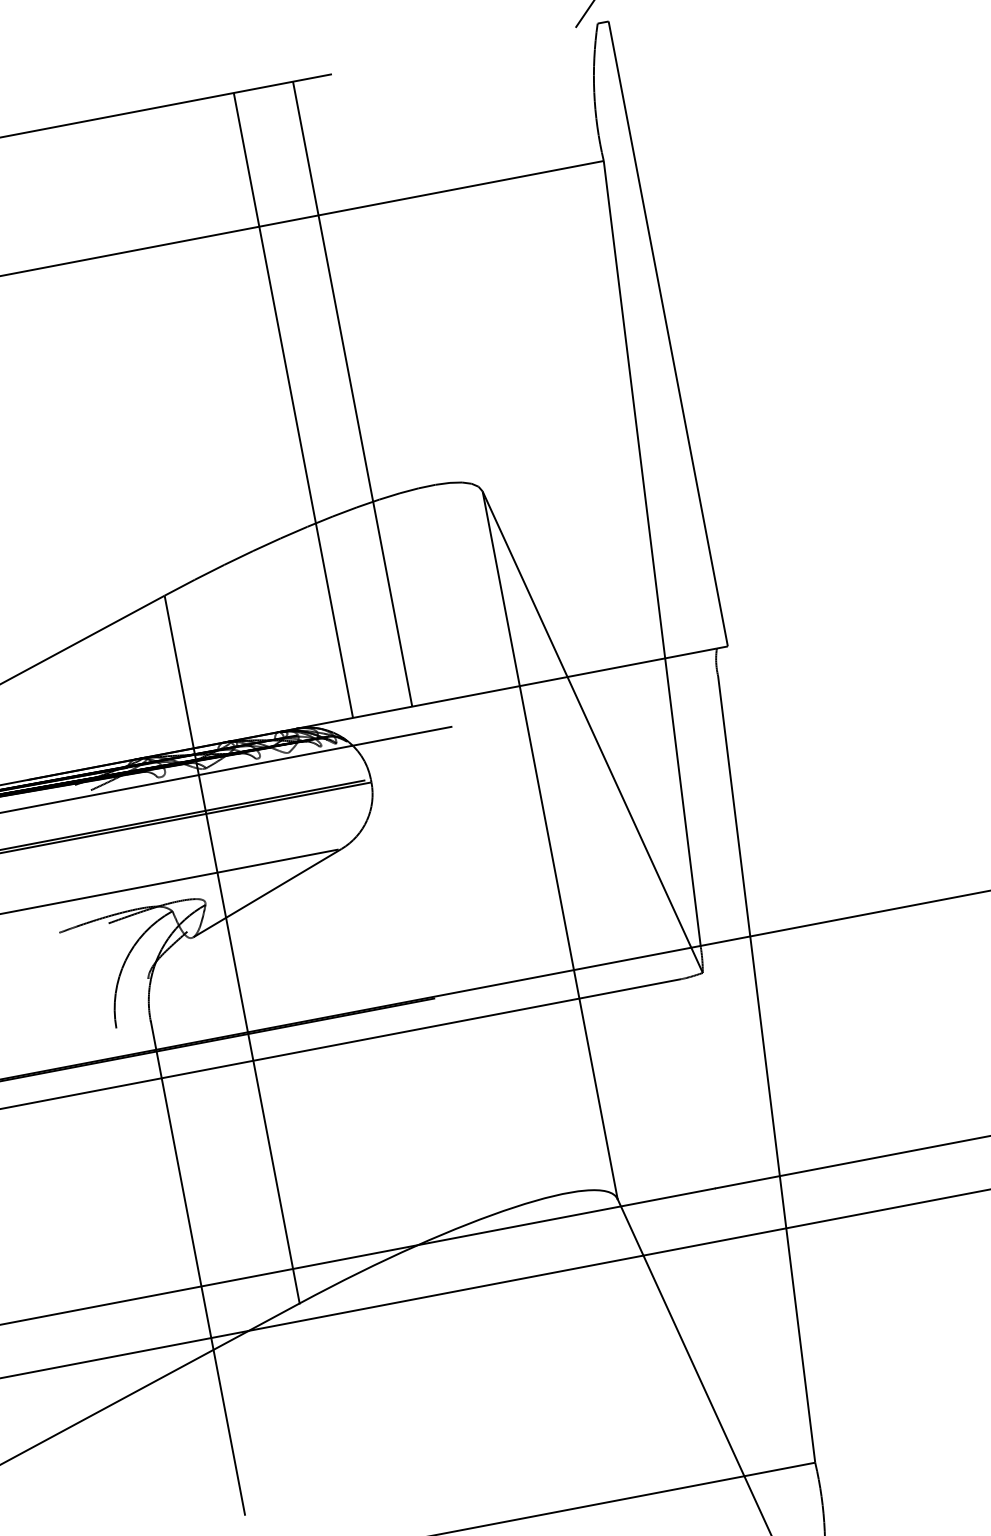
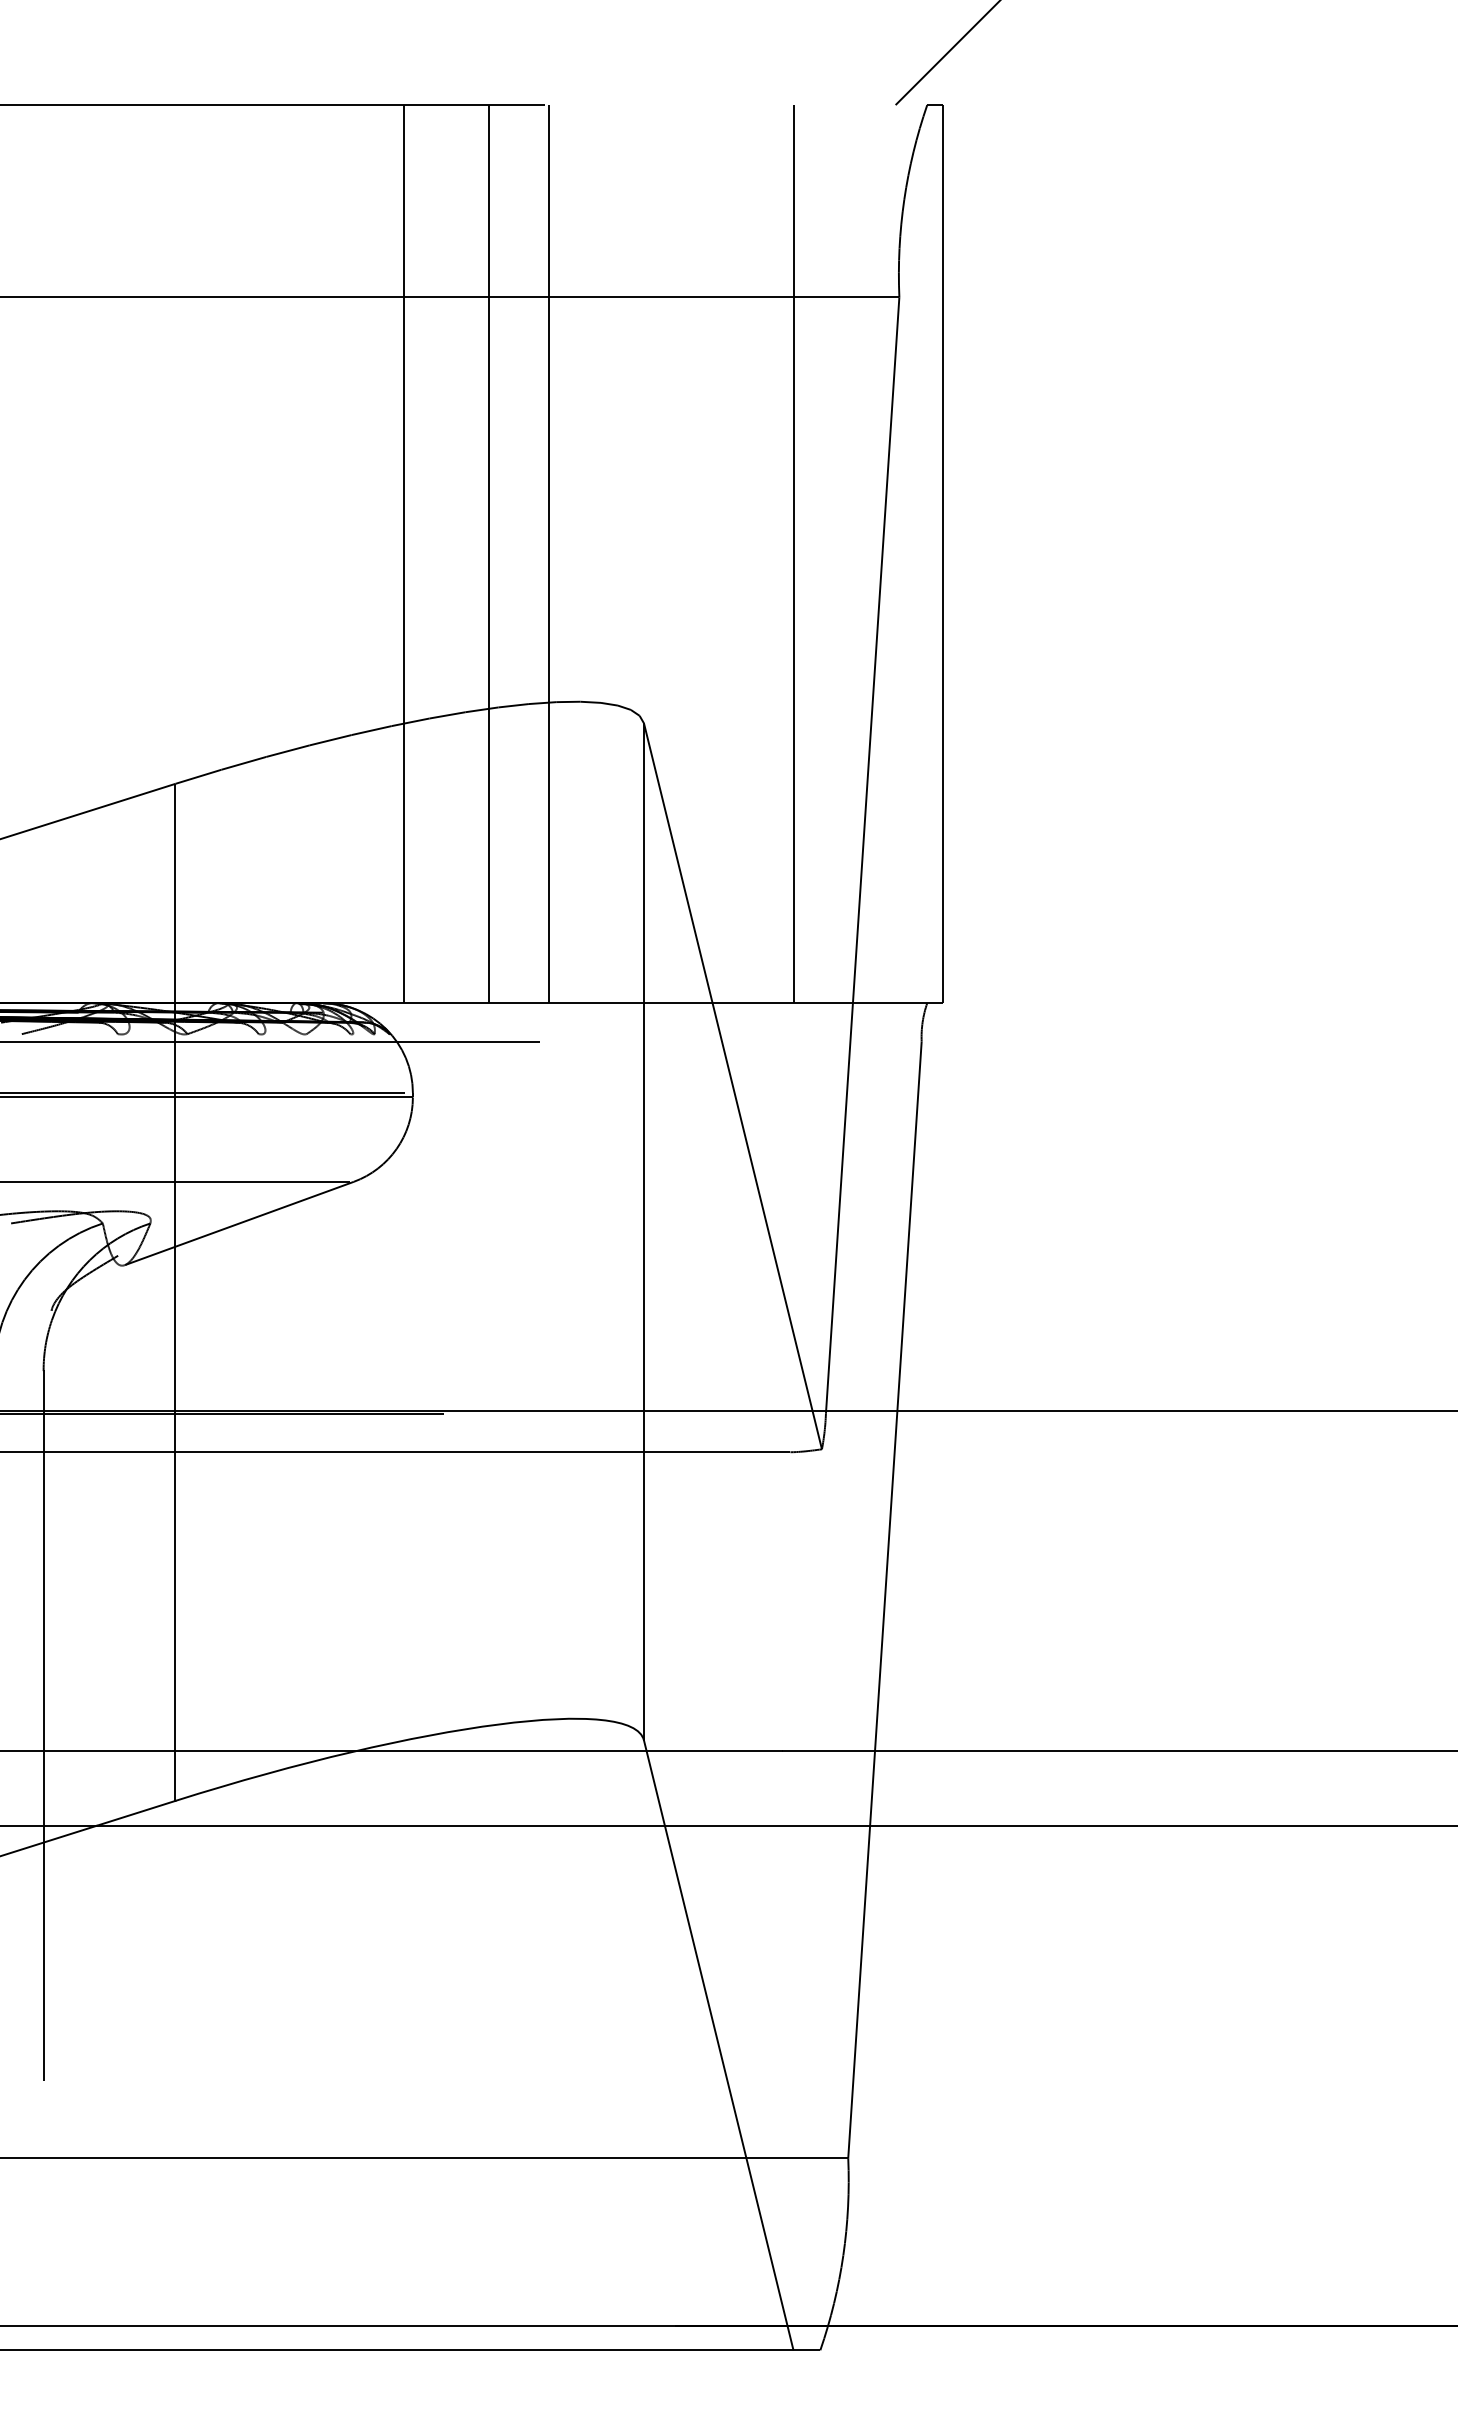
line: (564, 353) -> (794, 554), added
line: (393, 386) -> (548, 554), added

